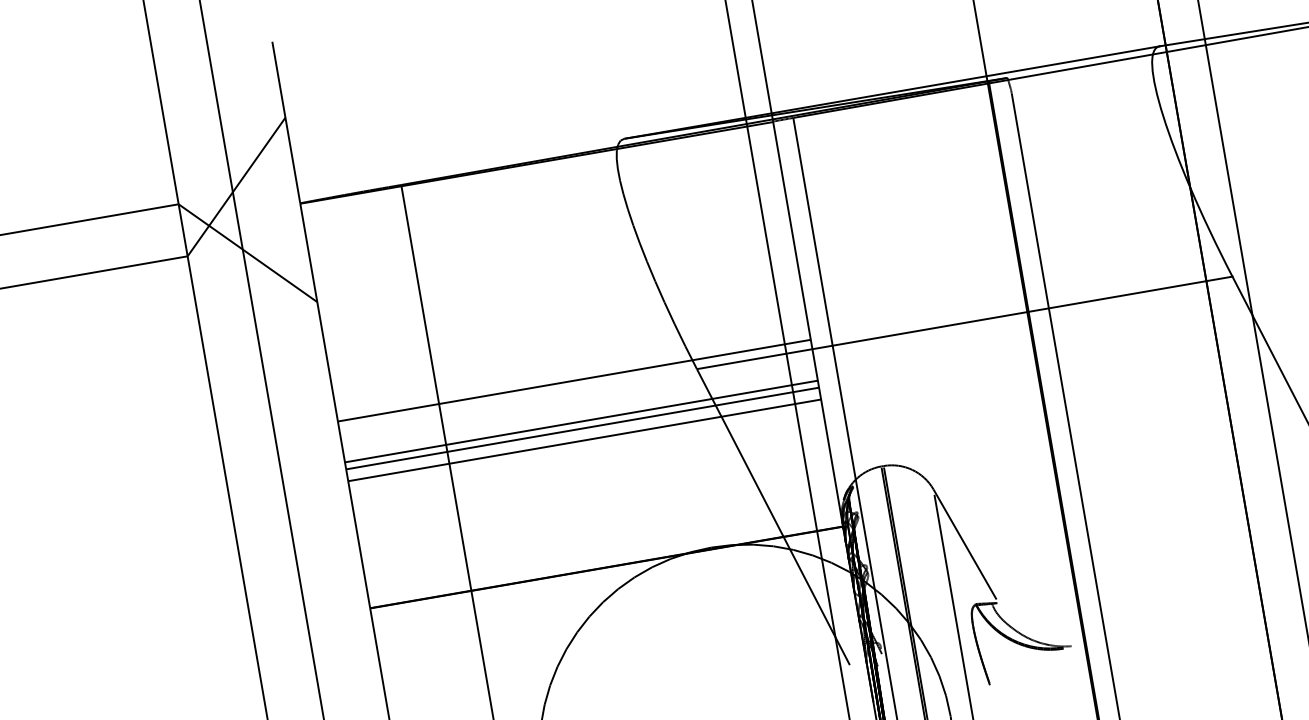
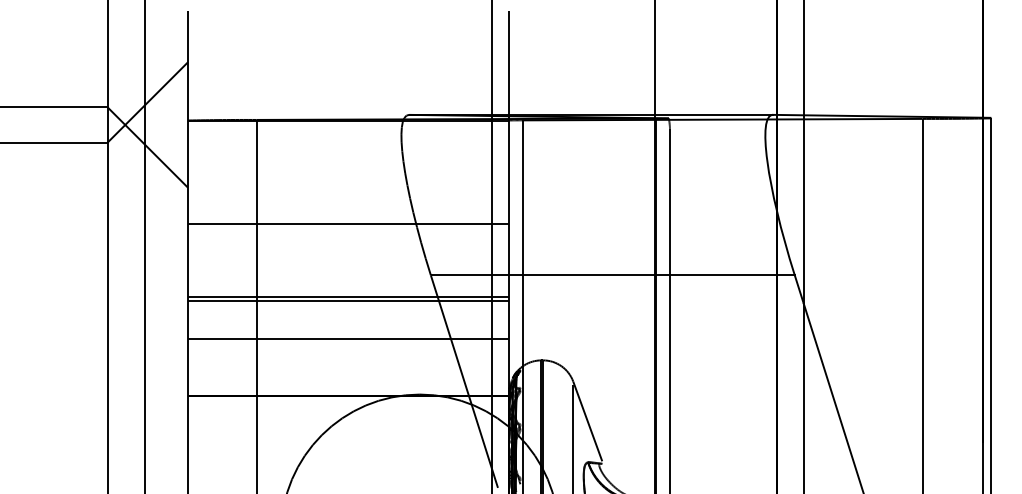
line: (574, 380) -> (348, 223), moved
line: (584, 440) -> (348, 339), moved

